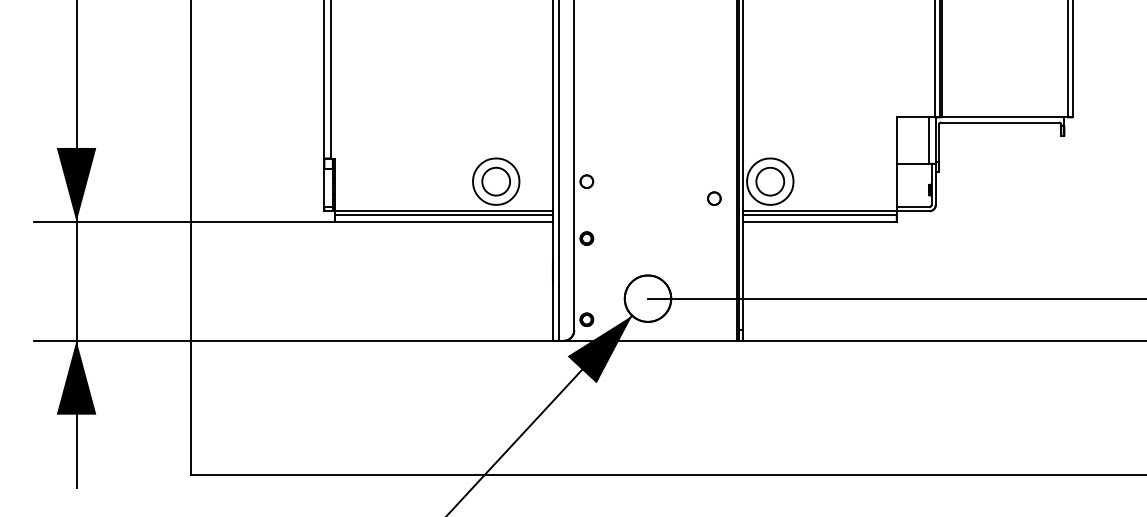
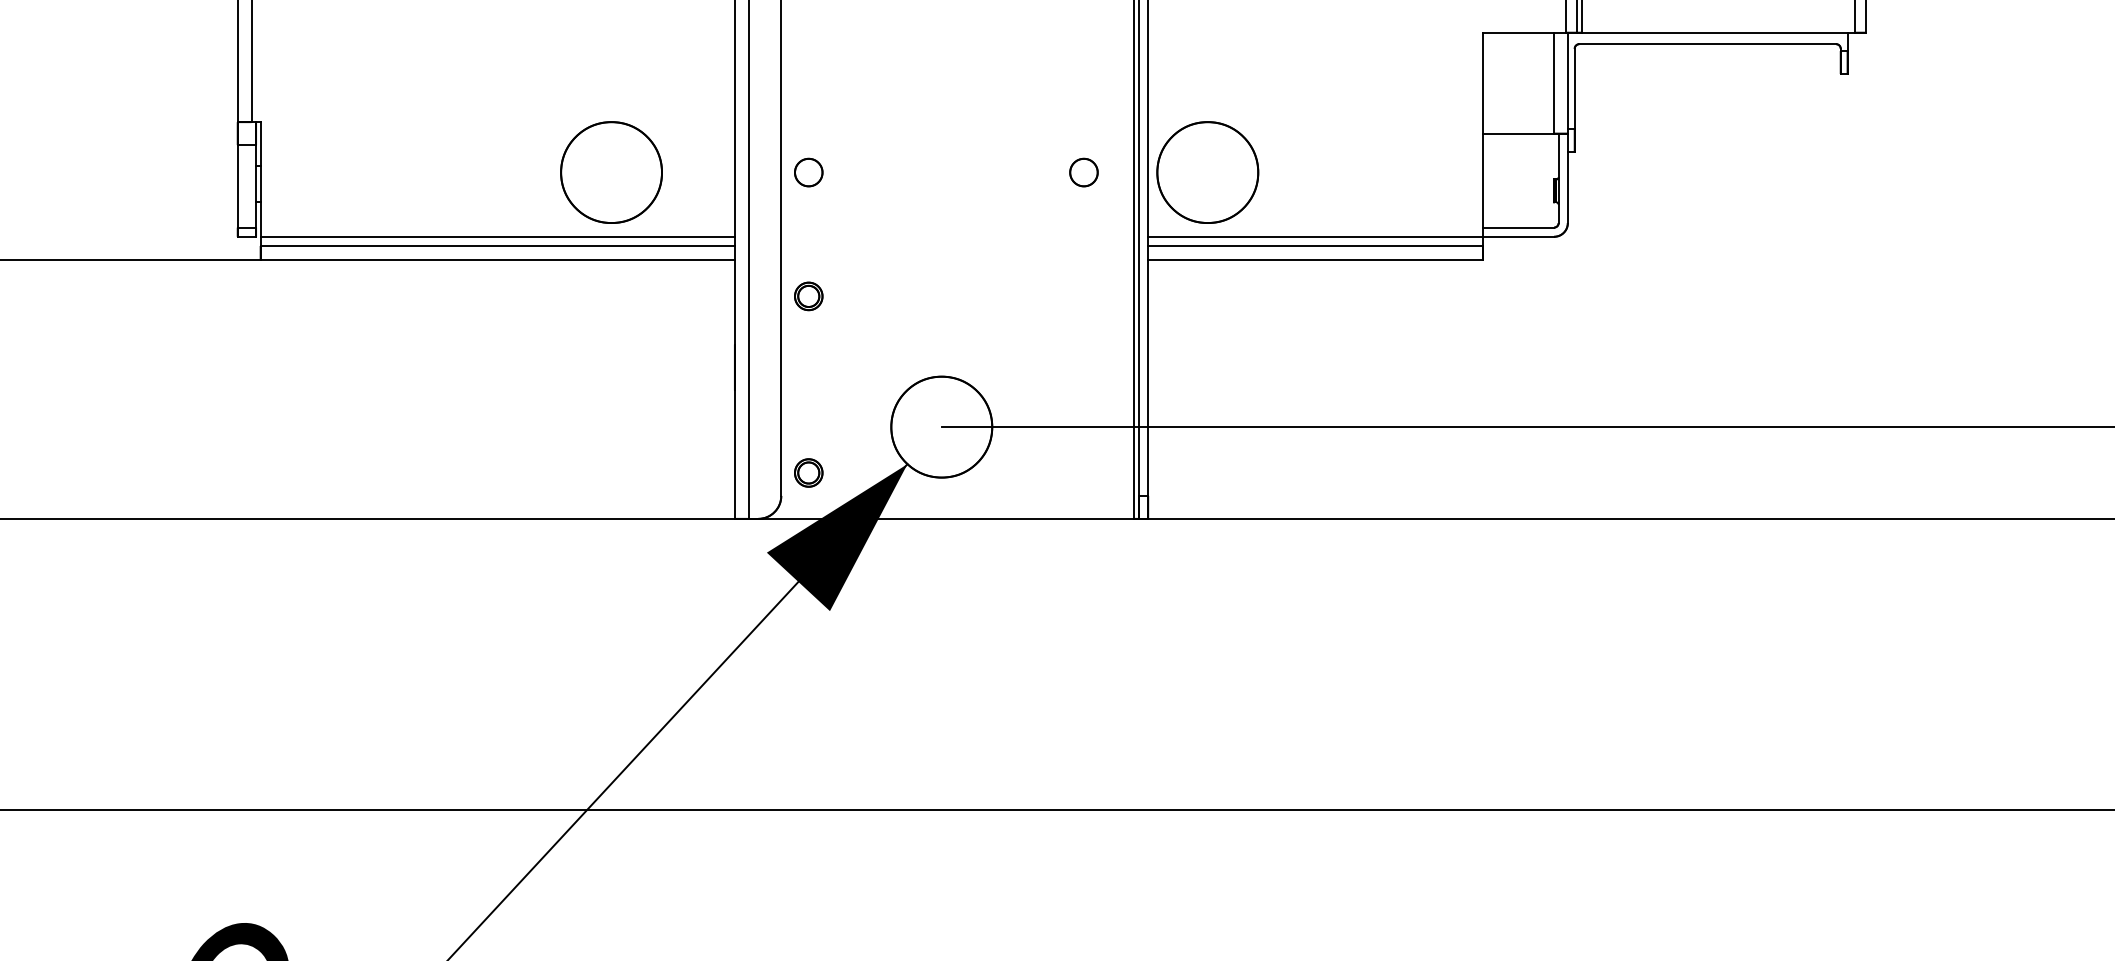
circle: (496, 181) -> (612, 172), size x1.67
circle: (770, 181) -> (1208, 172), size x1.67
circle: (714, 198) -> (1084, 172), moved

